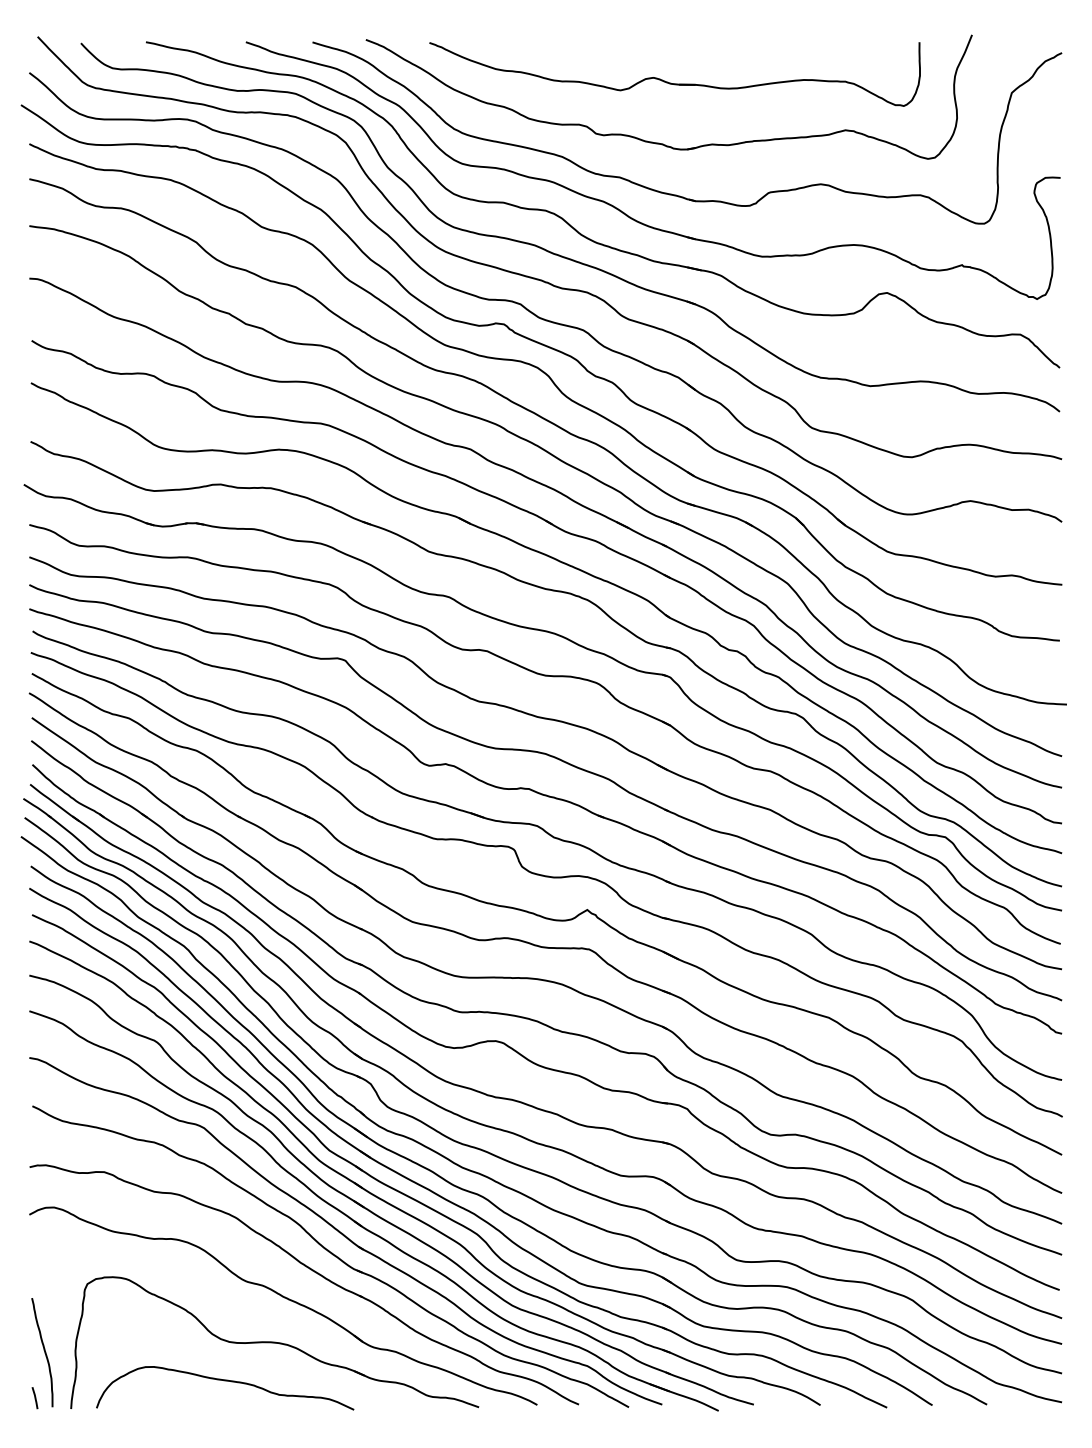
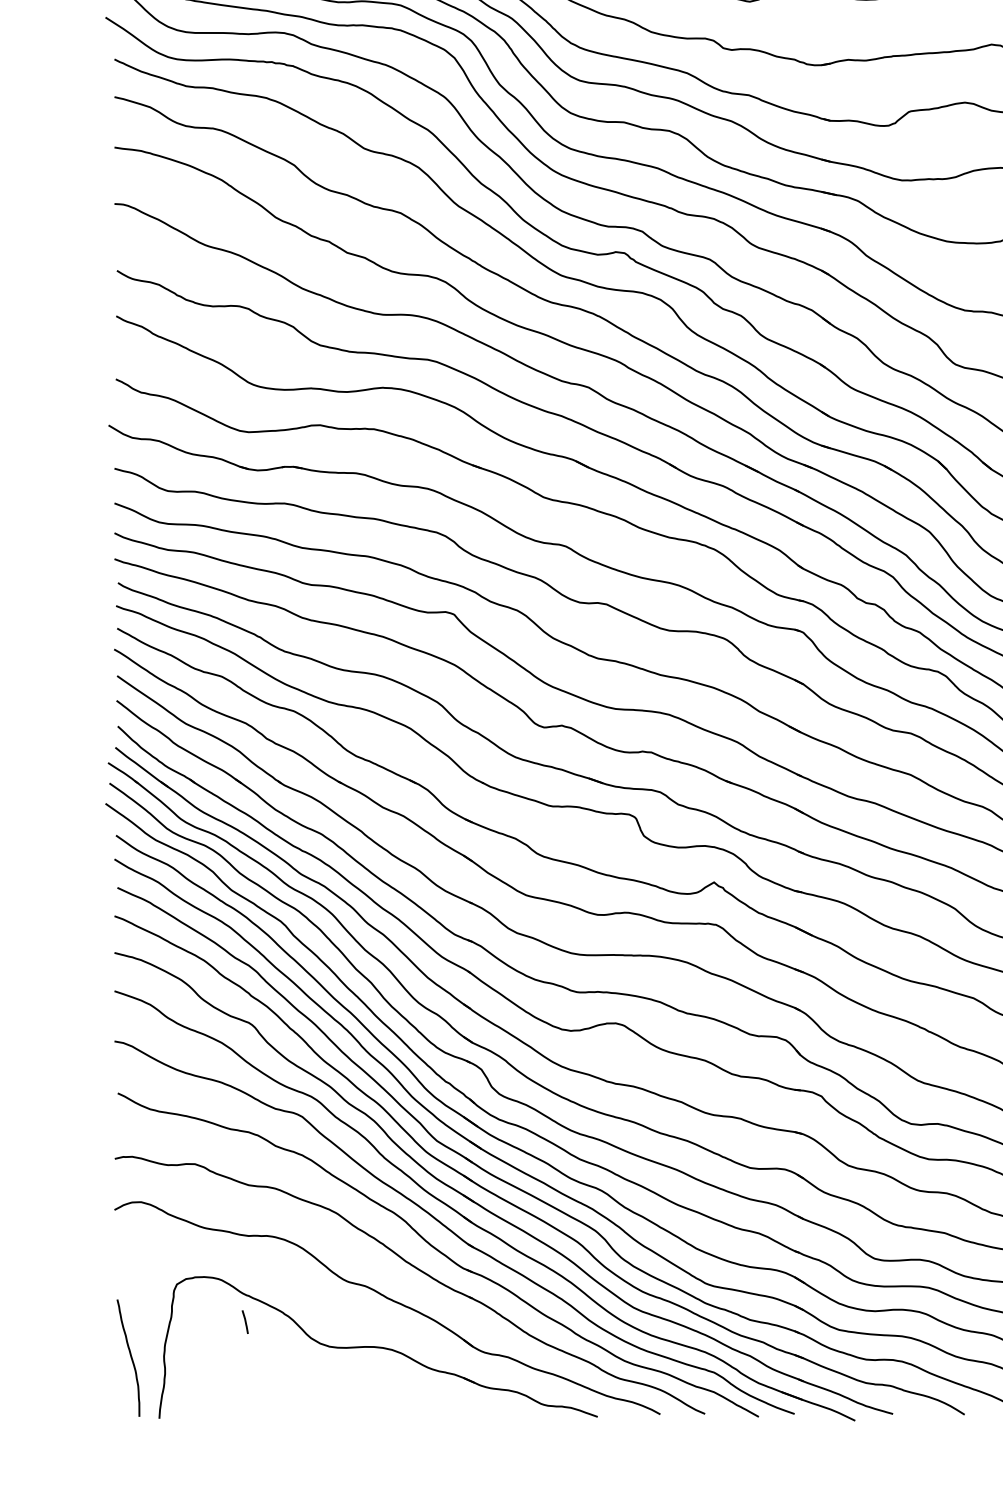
curve: (225, 1381) -> (325, 1389), removed
line: (34, 1398) -> (244, 1322), moved

